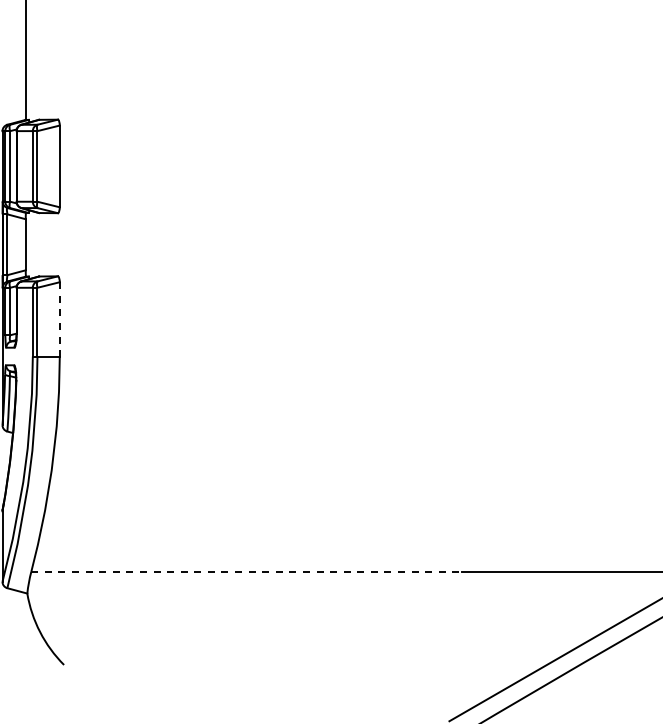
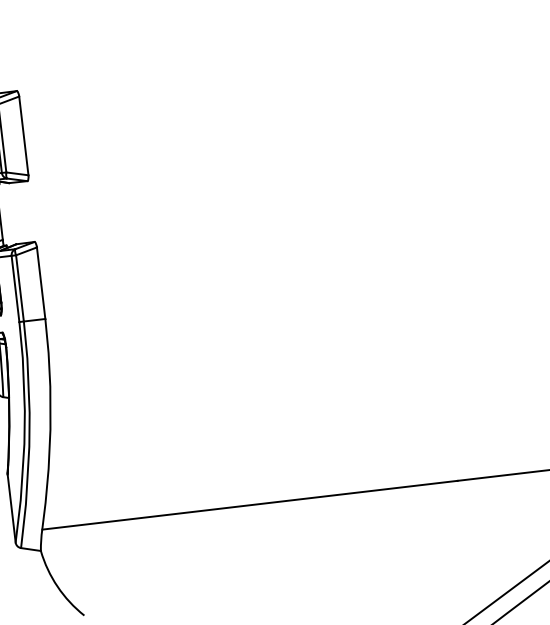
line: (59, 319) -> (40, 283), dashed -> solid
line: (246, 571) -> (249, 504), dashed -> solid

